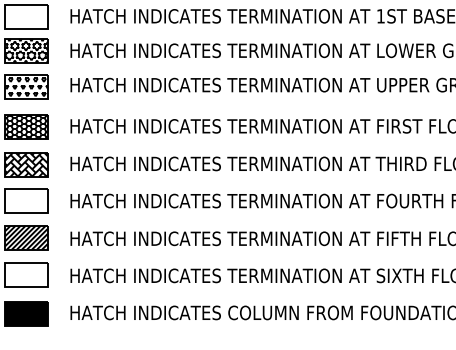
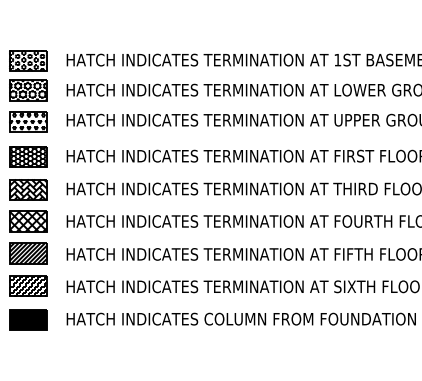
hatch: (25, 16) -> (27, 60), added
hatch: (25, 201) -> (27, 221), added
hatch: (25, 274) -> (27, 285), added

